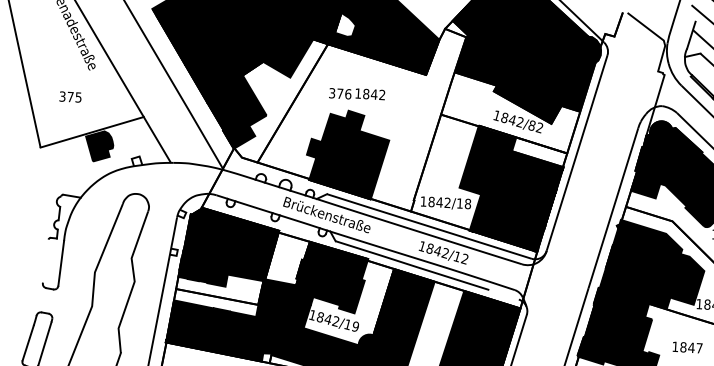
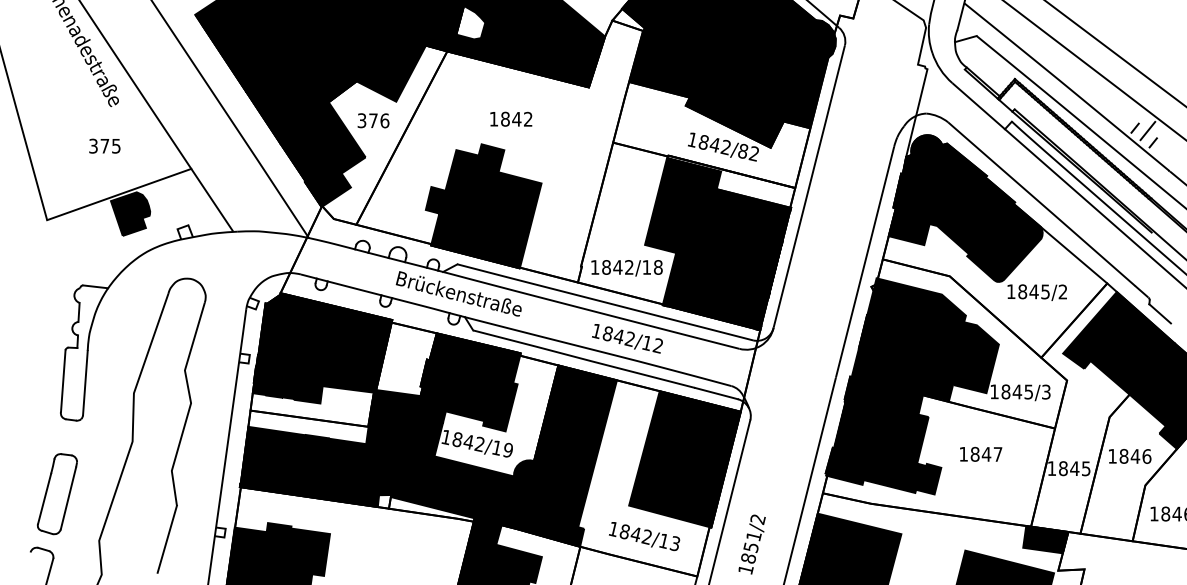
text: (340, 93) -> (373, 120), moved
text: (70, 96) -> (104, 145), moved
line: (45, 260) -> (63, 380), added
line: (504, 294) -> (716, 393), added

